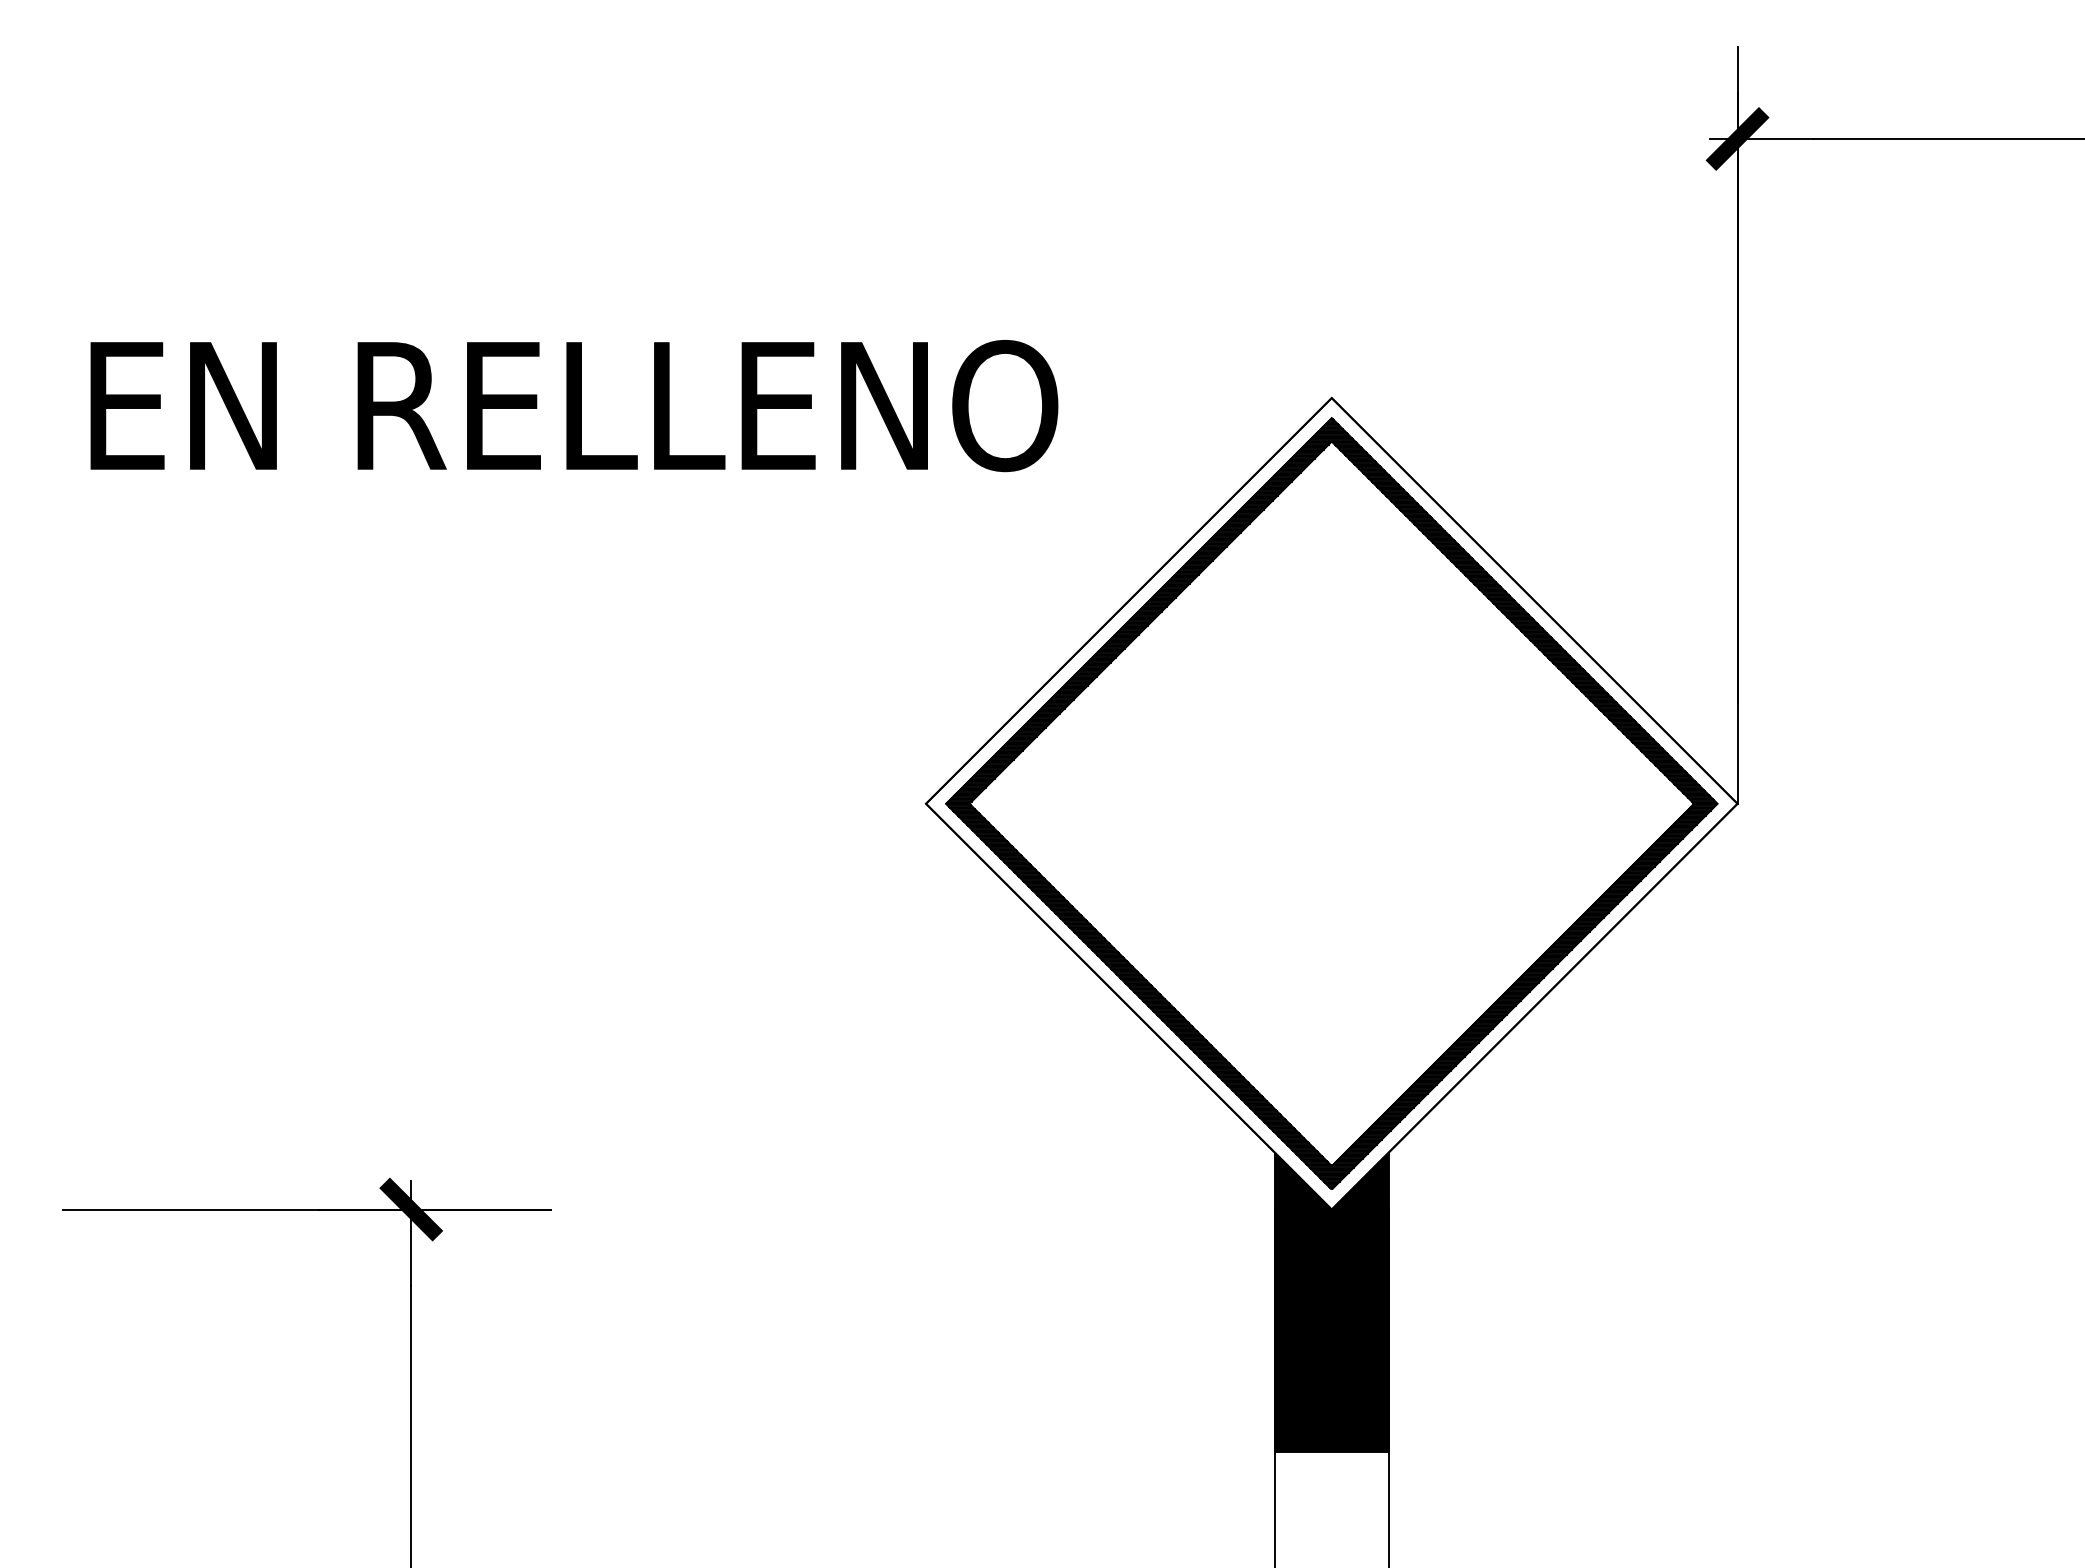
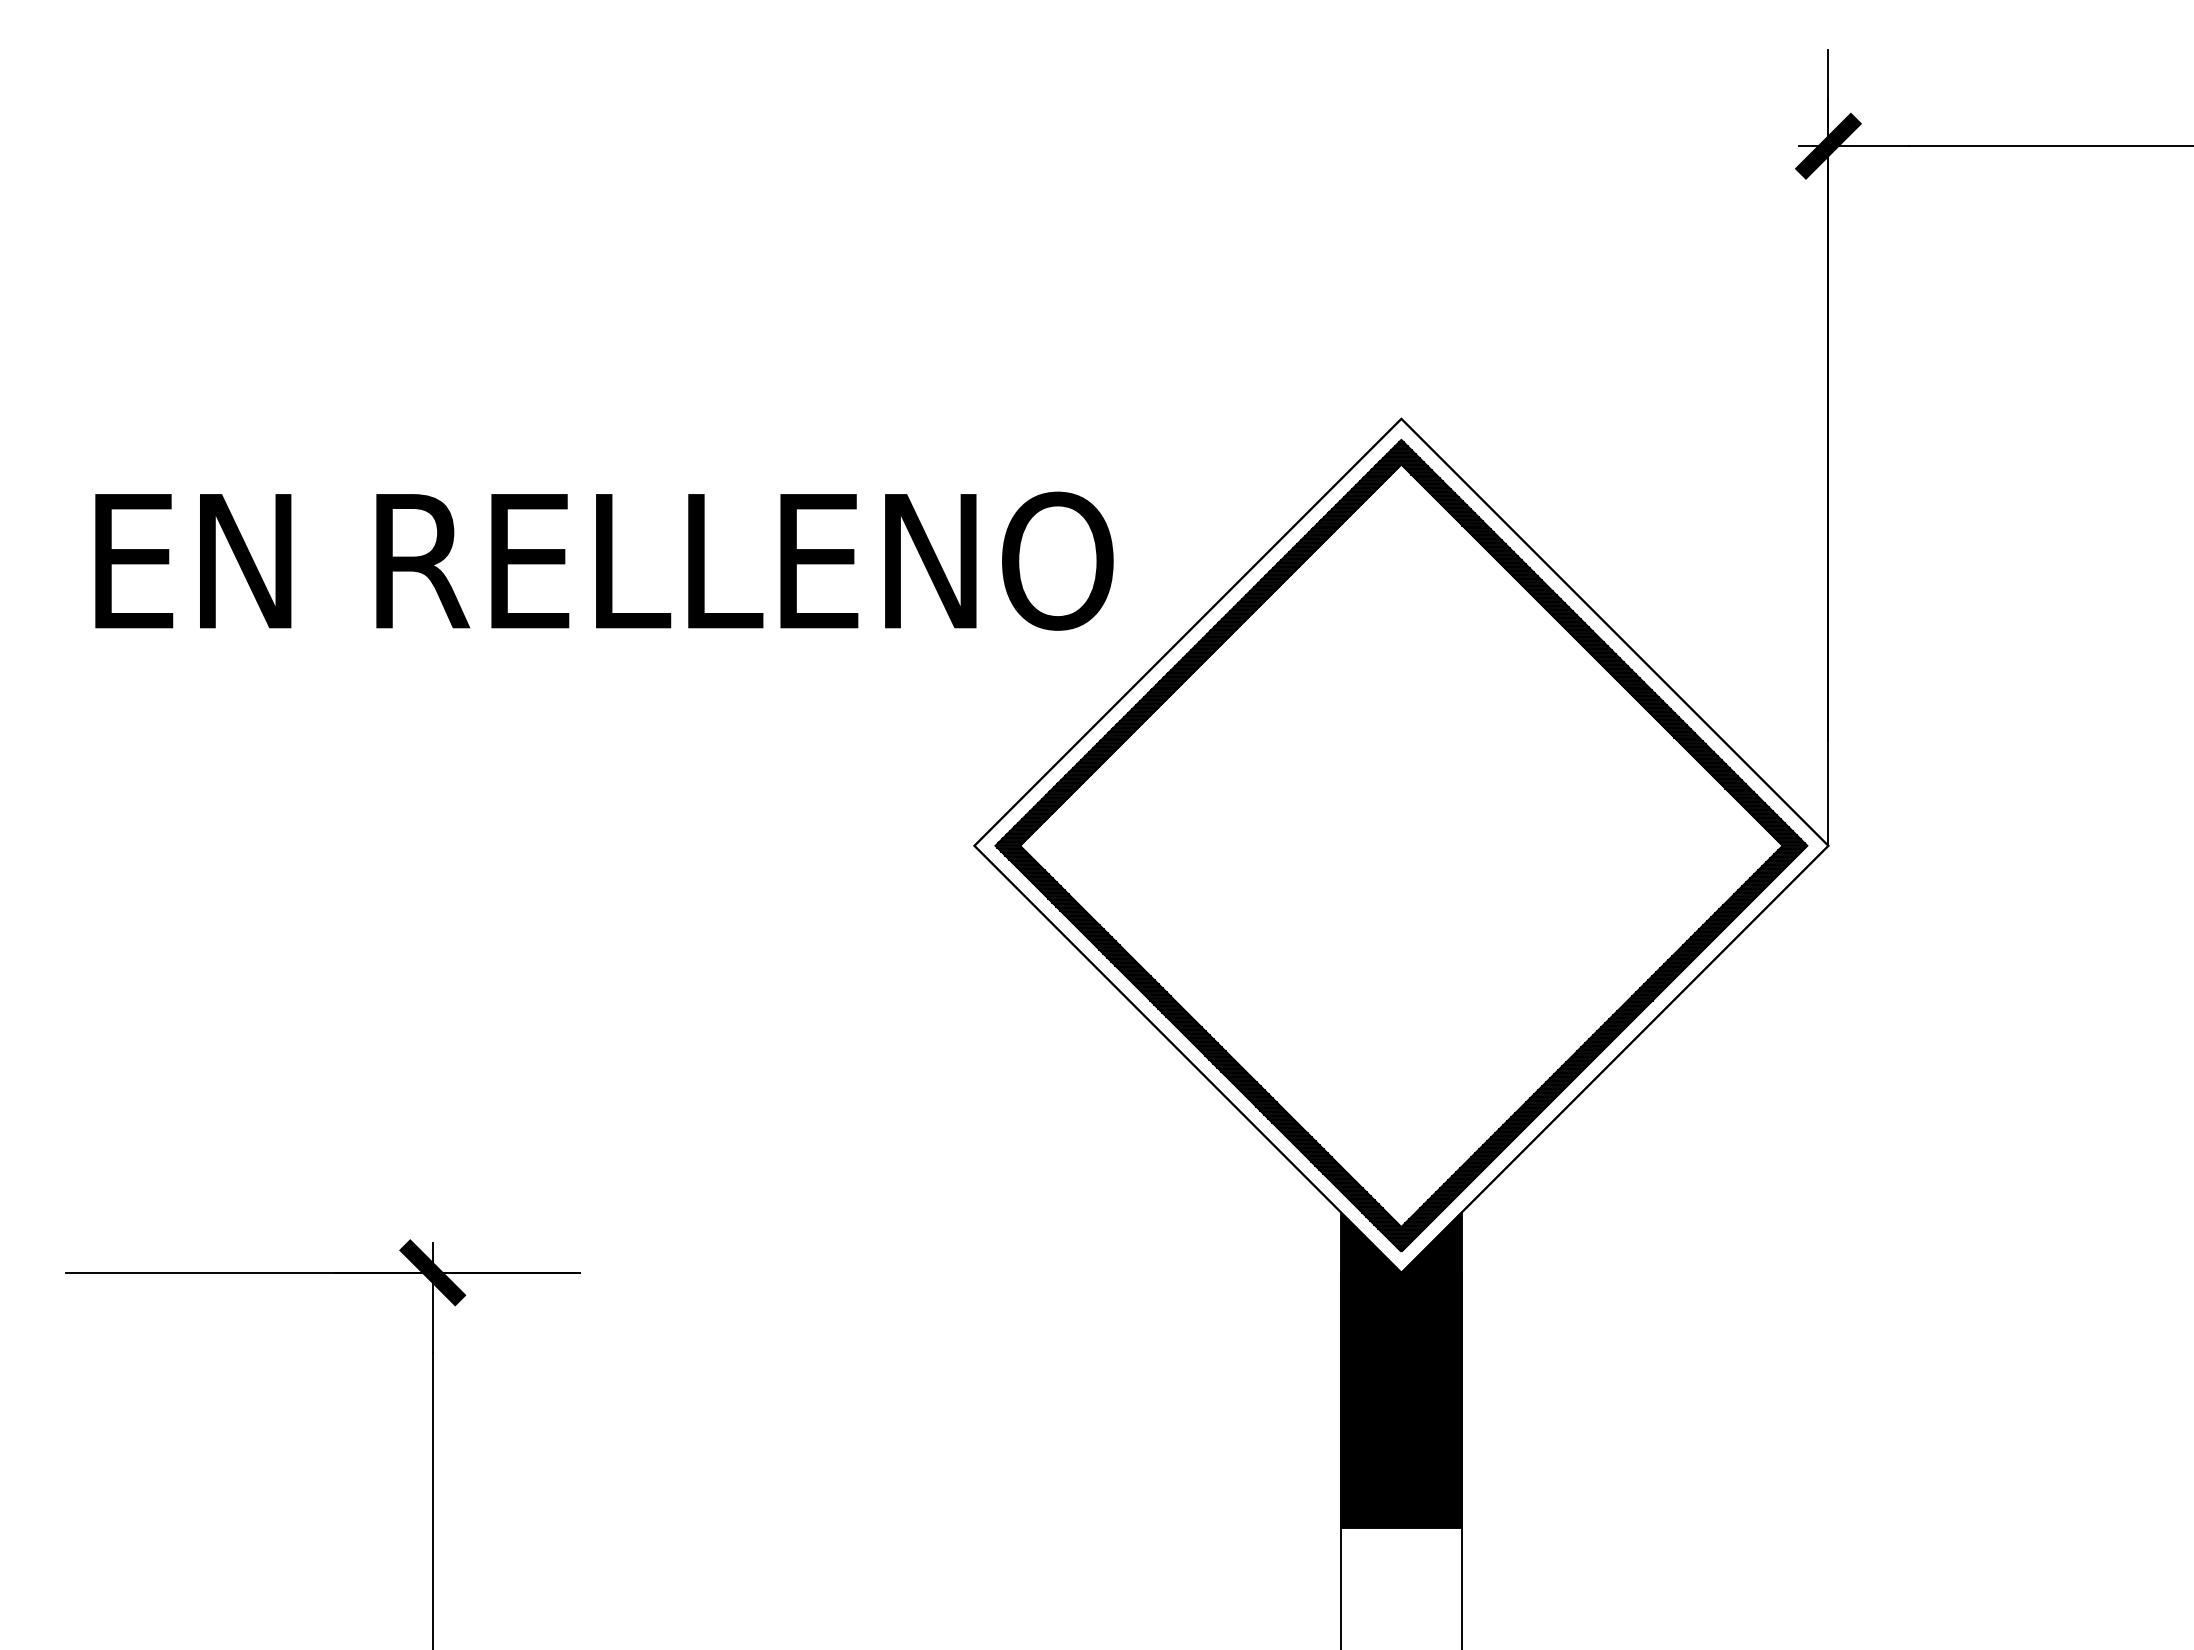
text: (574, 405) -> (604, 560), moved

